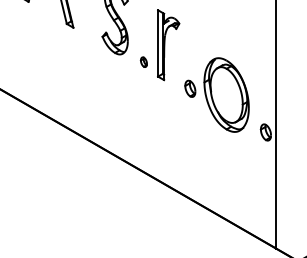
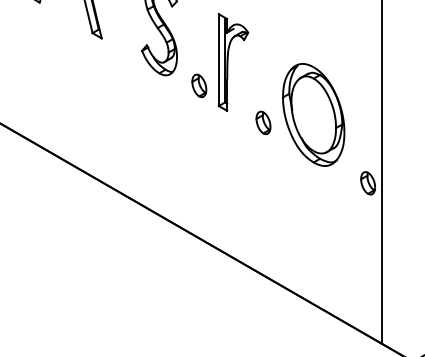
part: (143, 62) -> (198, 86), size x1.67
part: (226, 94) -> (313, 114), moved

